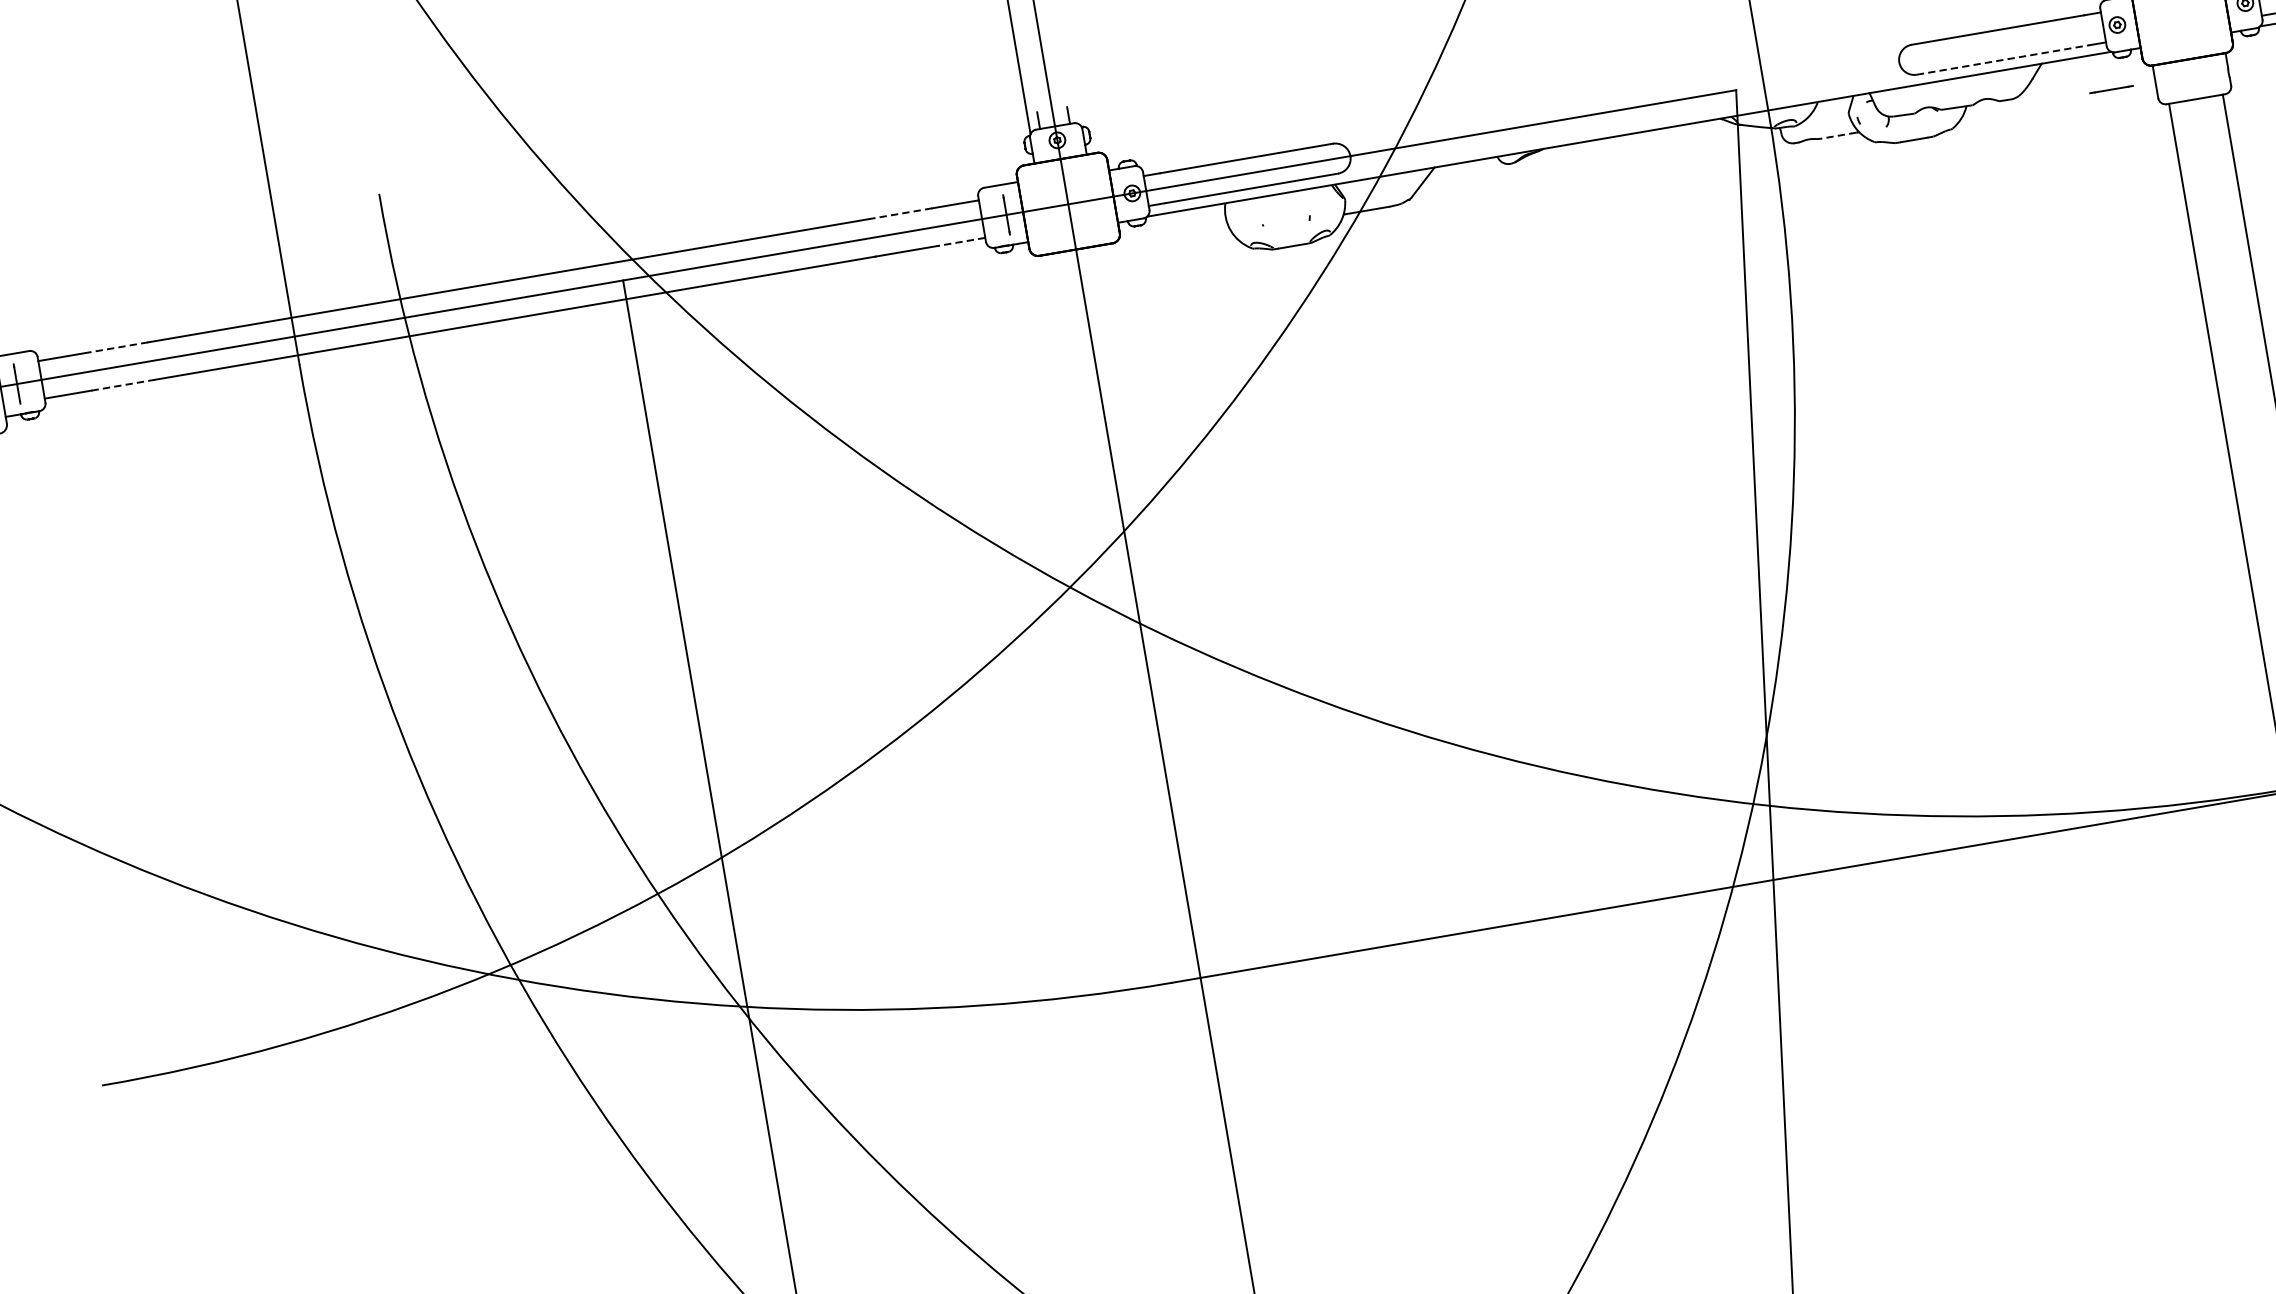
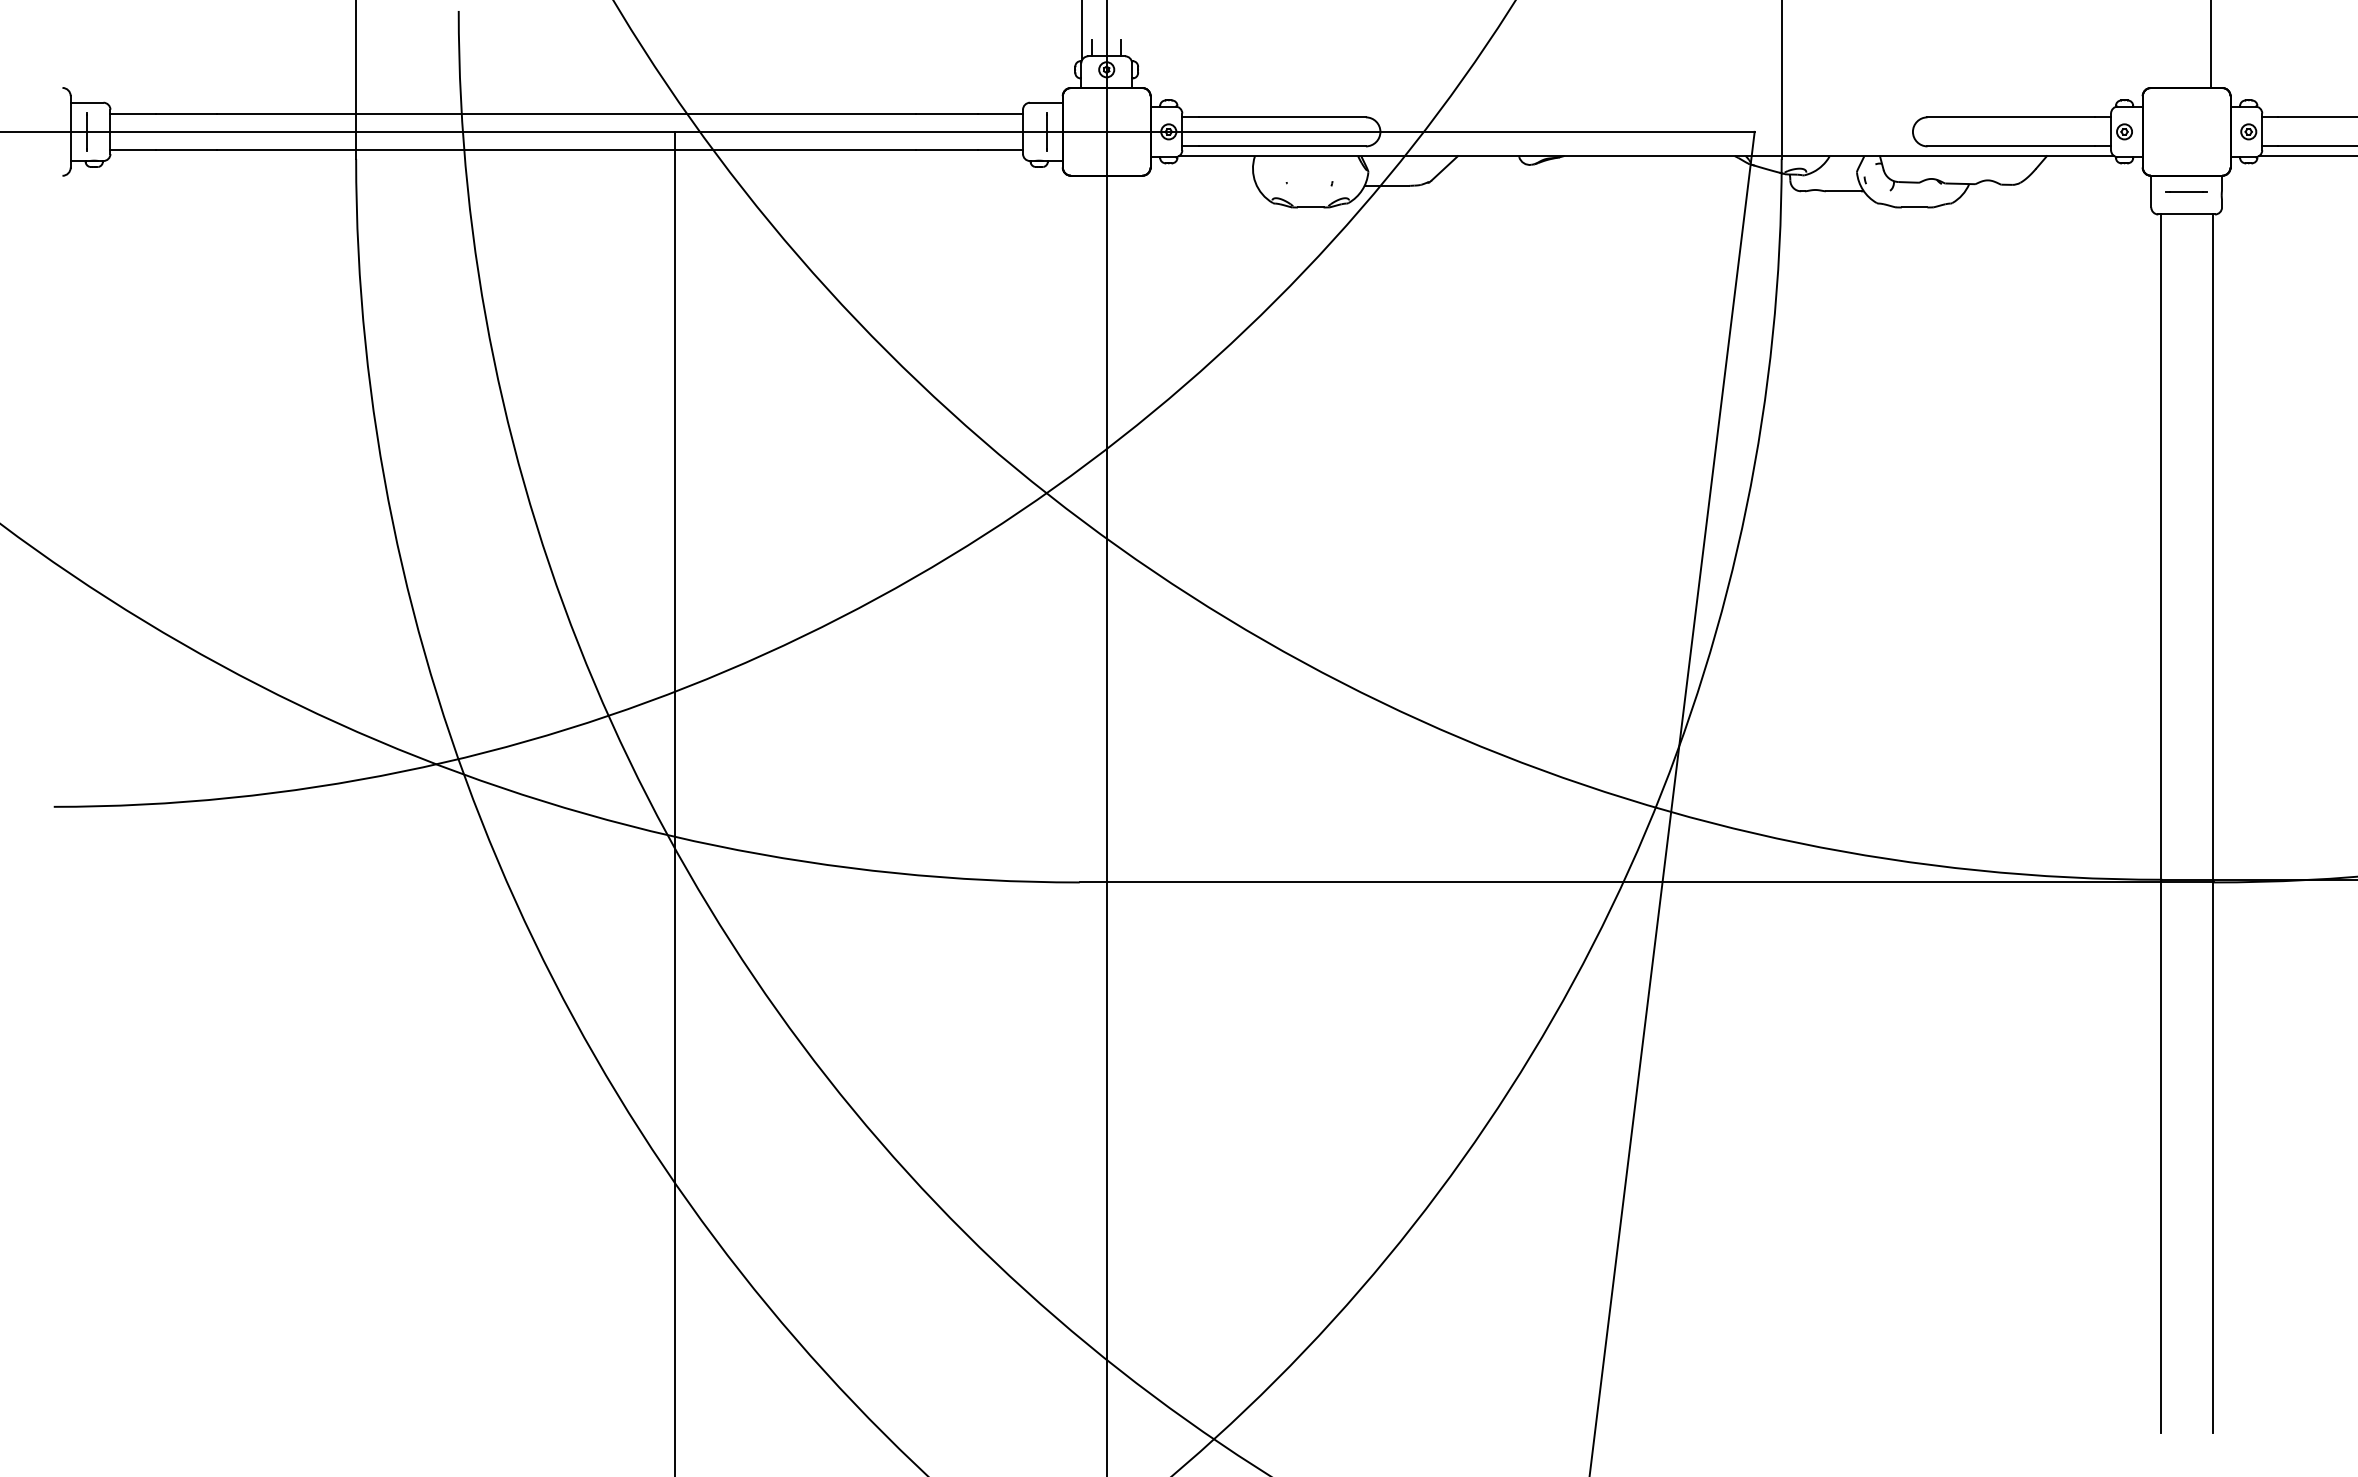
line: (2003, 60) -> (2011, 146), dashed -> solid
line: (2111, 89) -> (2186, 191), moved
line: (1838, 136) -> (1843, 191), dashed -> solid
line: (901, 213) -> (947, 113), dashed -> solid
line: (962, 242) -> (1000, 150), dashed -> solid
line: (116, 347) -> (186, 113), dashed -> solid
line: (123, 385) -> (186, 150), dashed -> solid

